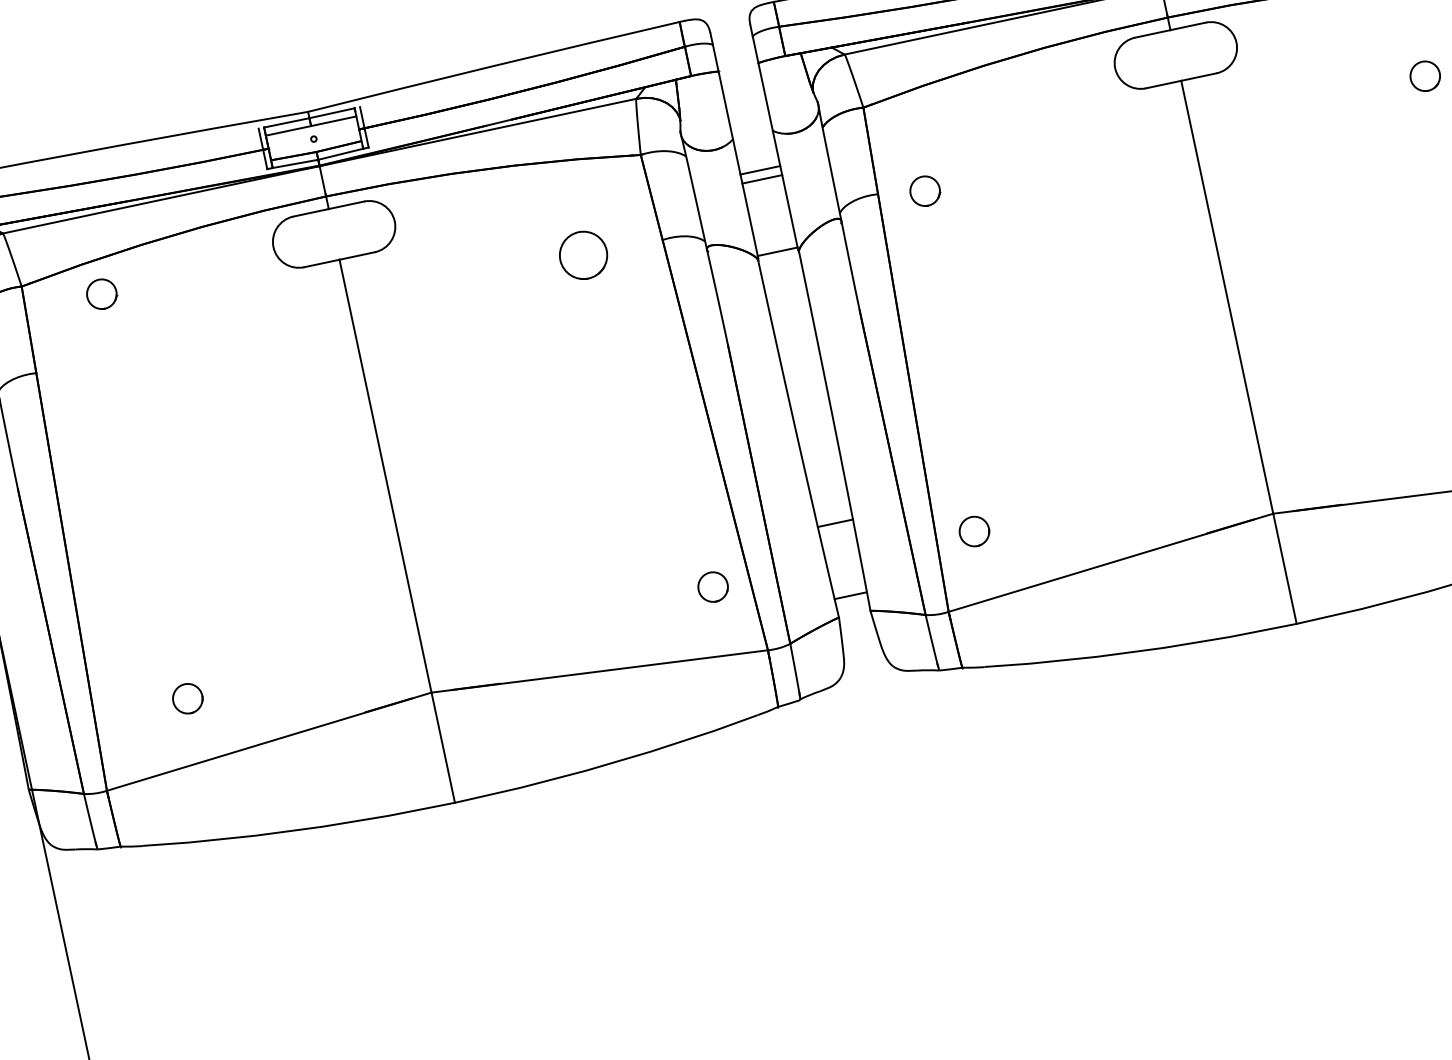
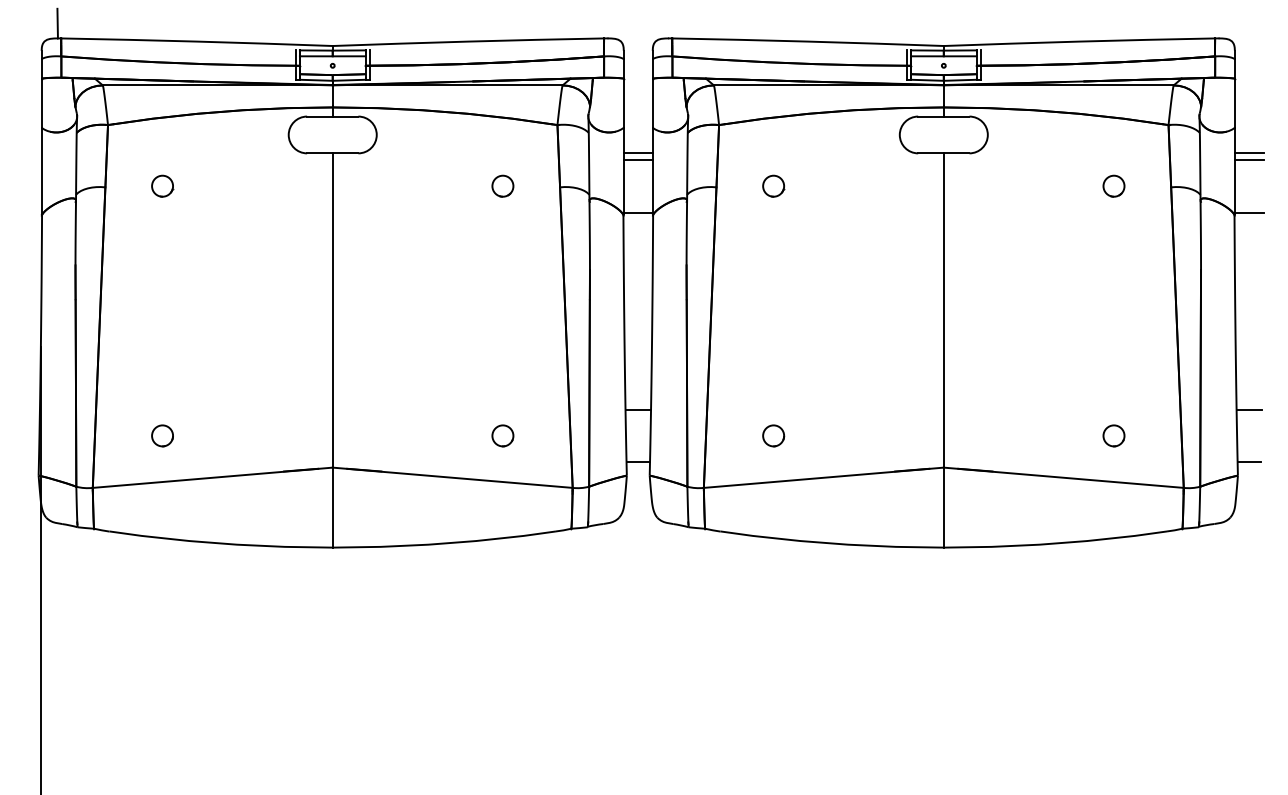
circle: (924, 190) -> (773, 185), moved
circle: (582, 254) -> (502, 185), size x0.62
circle: (101, 293) -> (162, 185), moved
circle: (974, 531) -> (773, 435), moved
circle: (712, 586) -> (502, 435), moved

